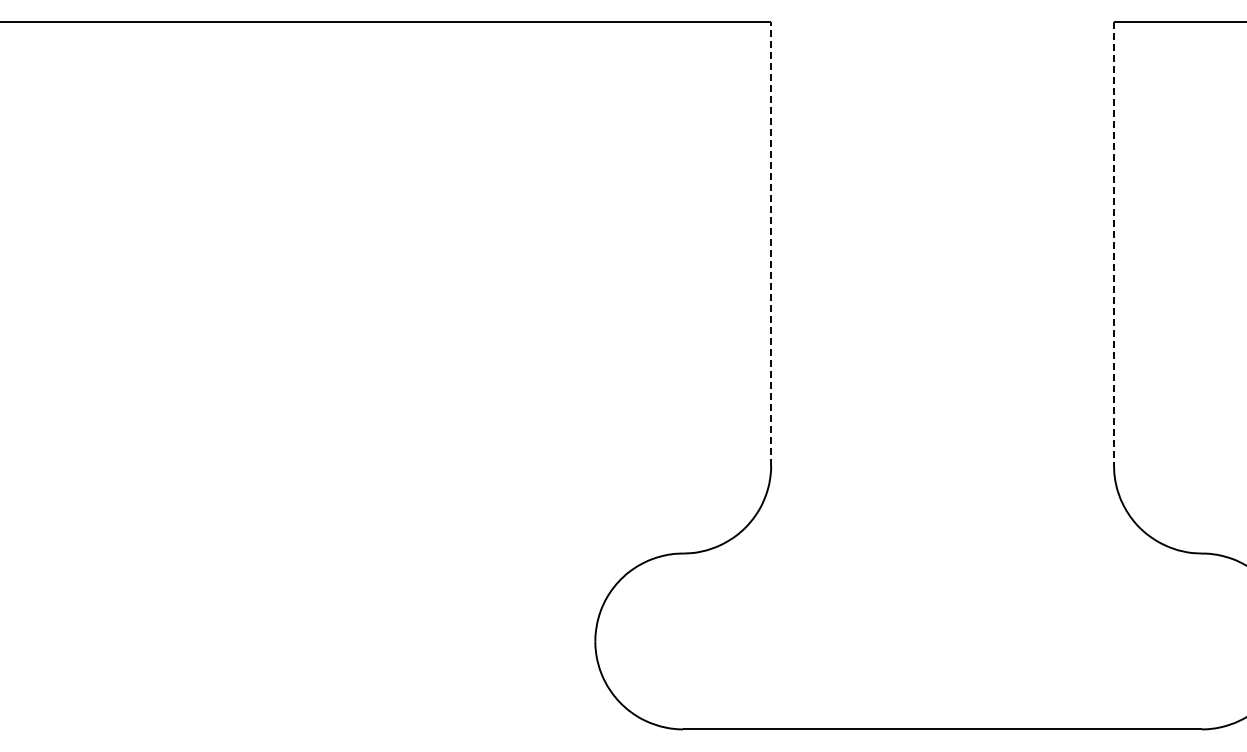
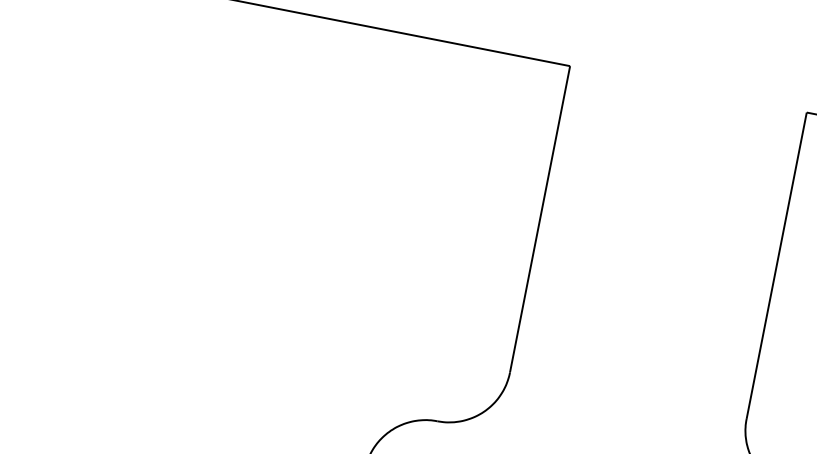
line: (771, 243) -> (540, 219), dashed -> solid
line: (1114, 243) -> (777, 265), dashed -> solid

